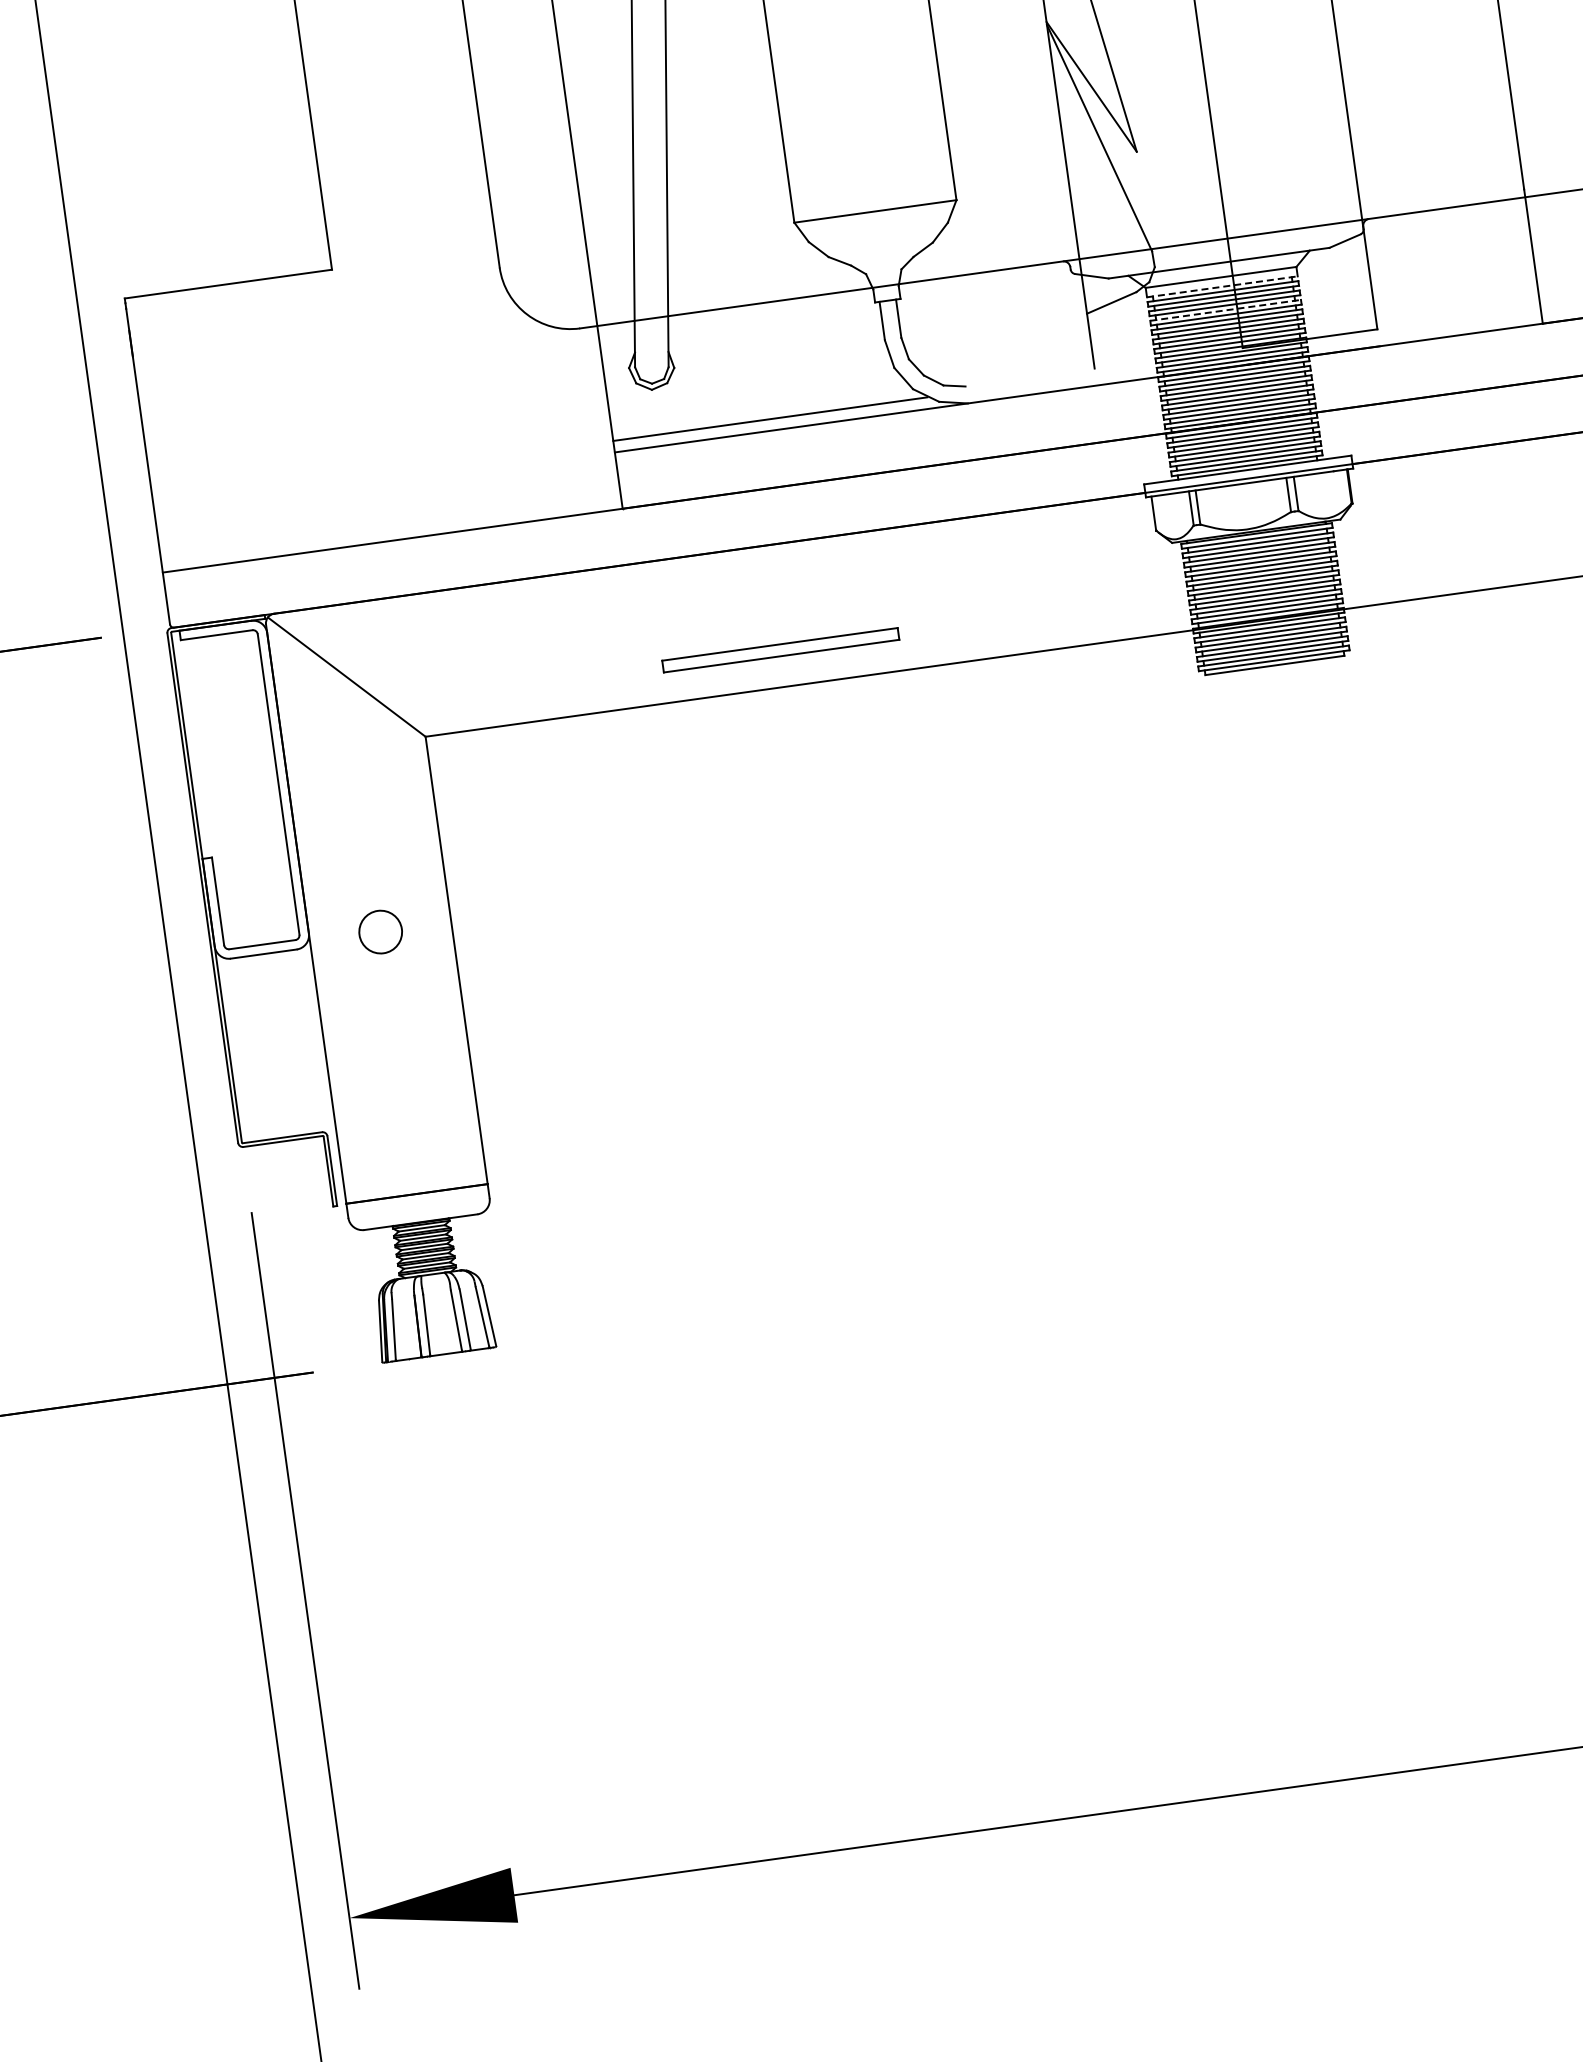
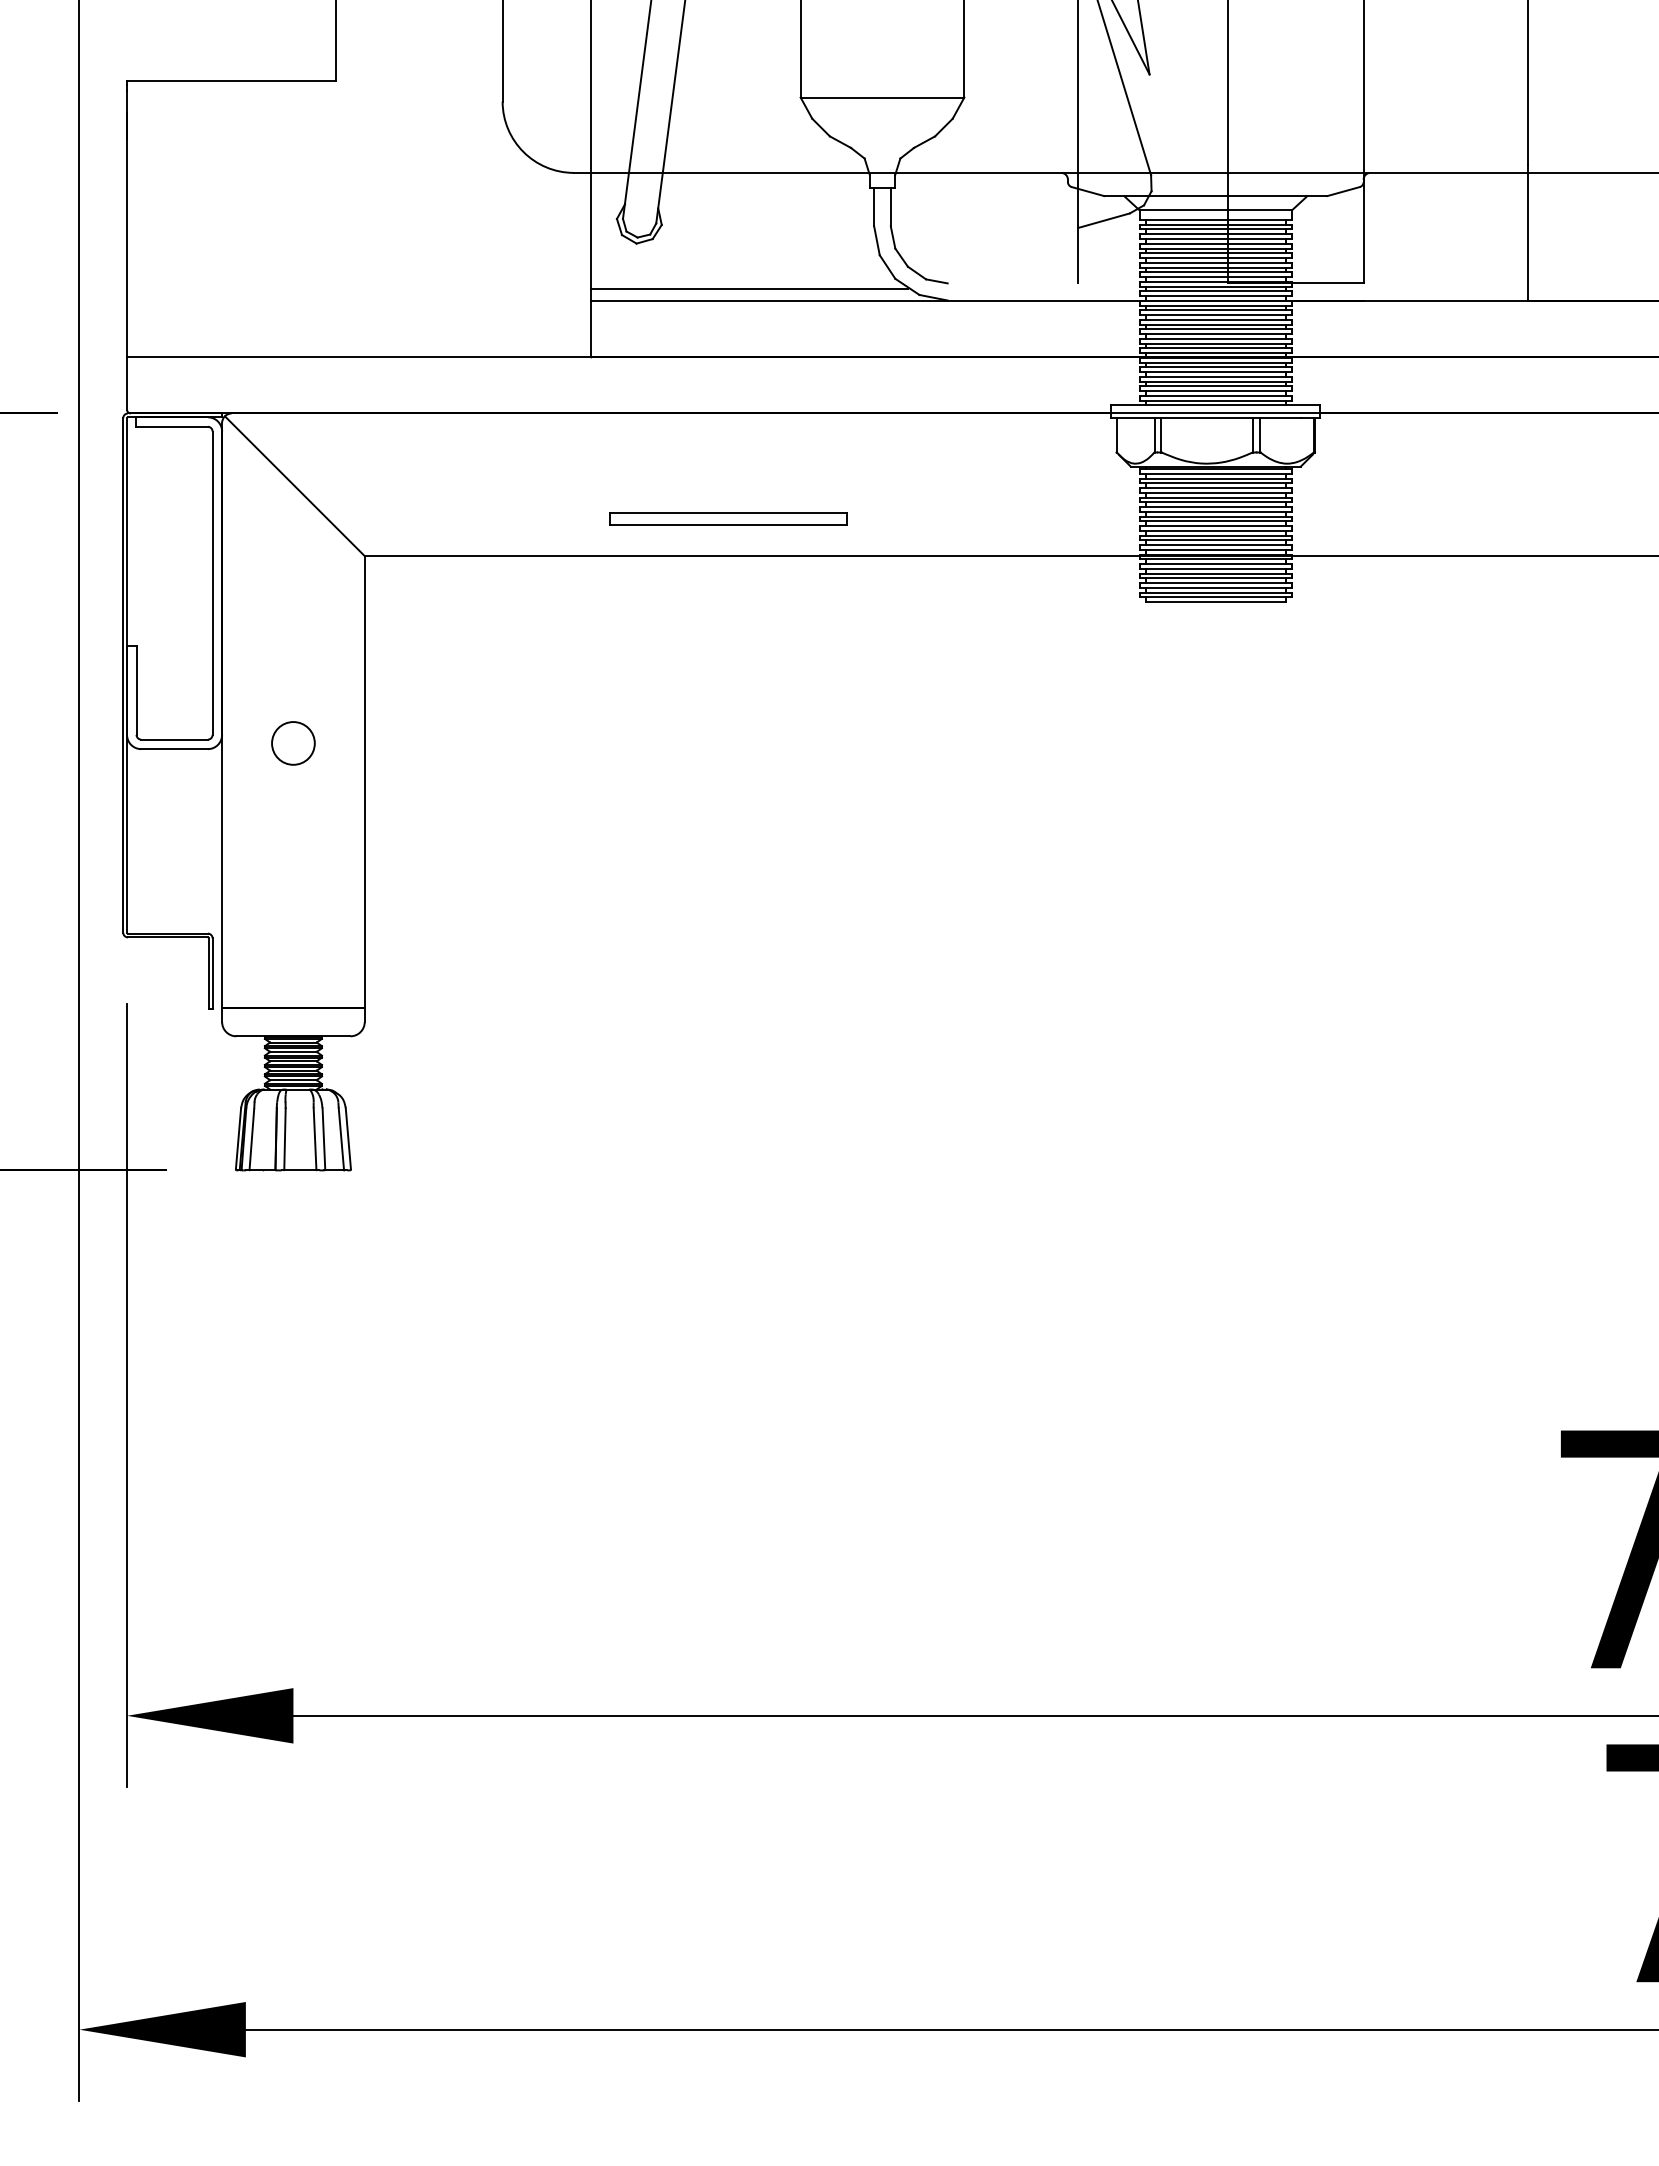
line: (1223, 286) -> (1216, 219), dashed -> solid
line: (1226, 310) -> (1216, 243), dashed -> solid

